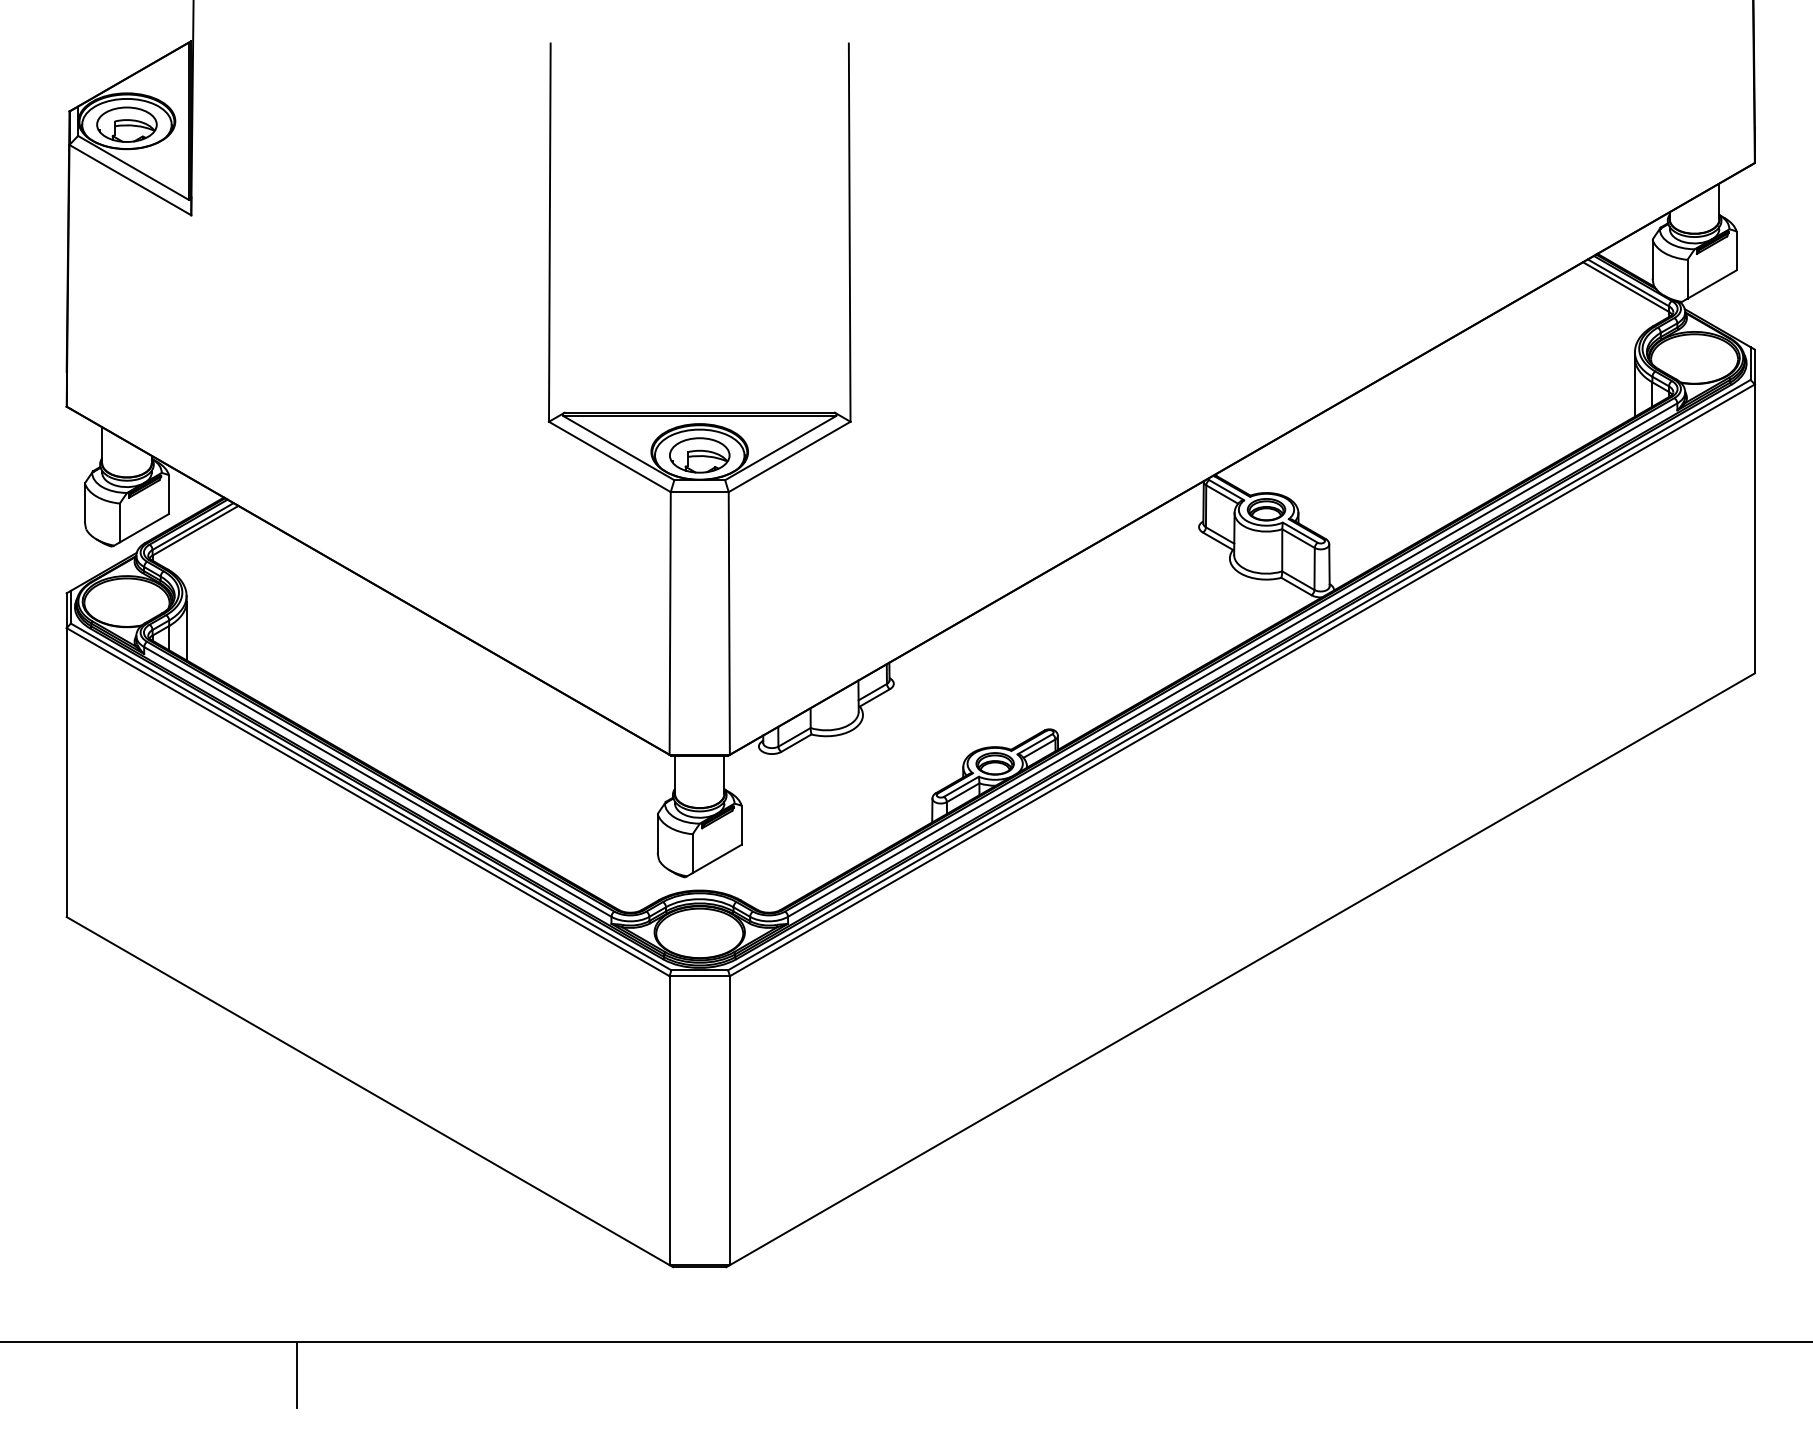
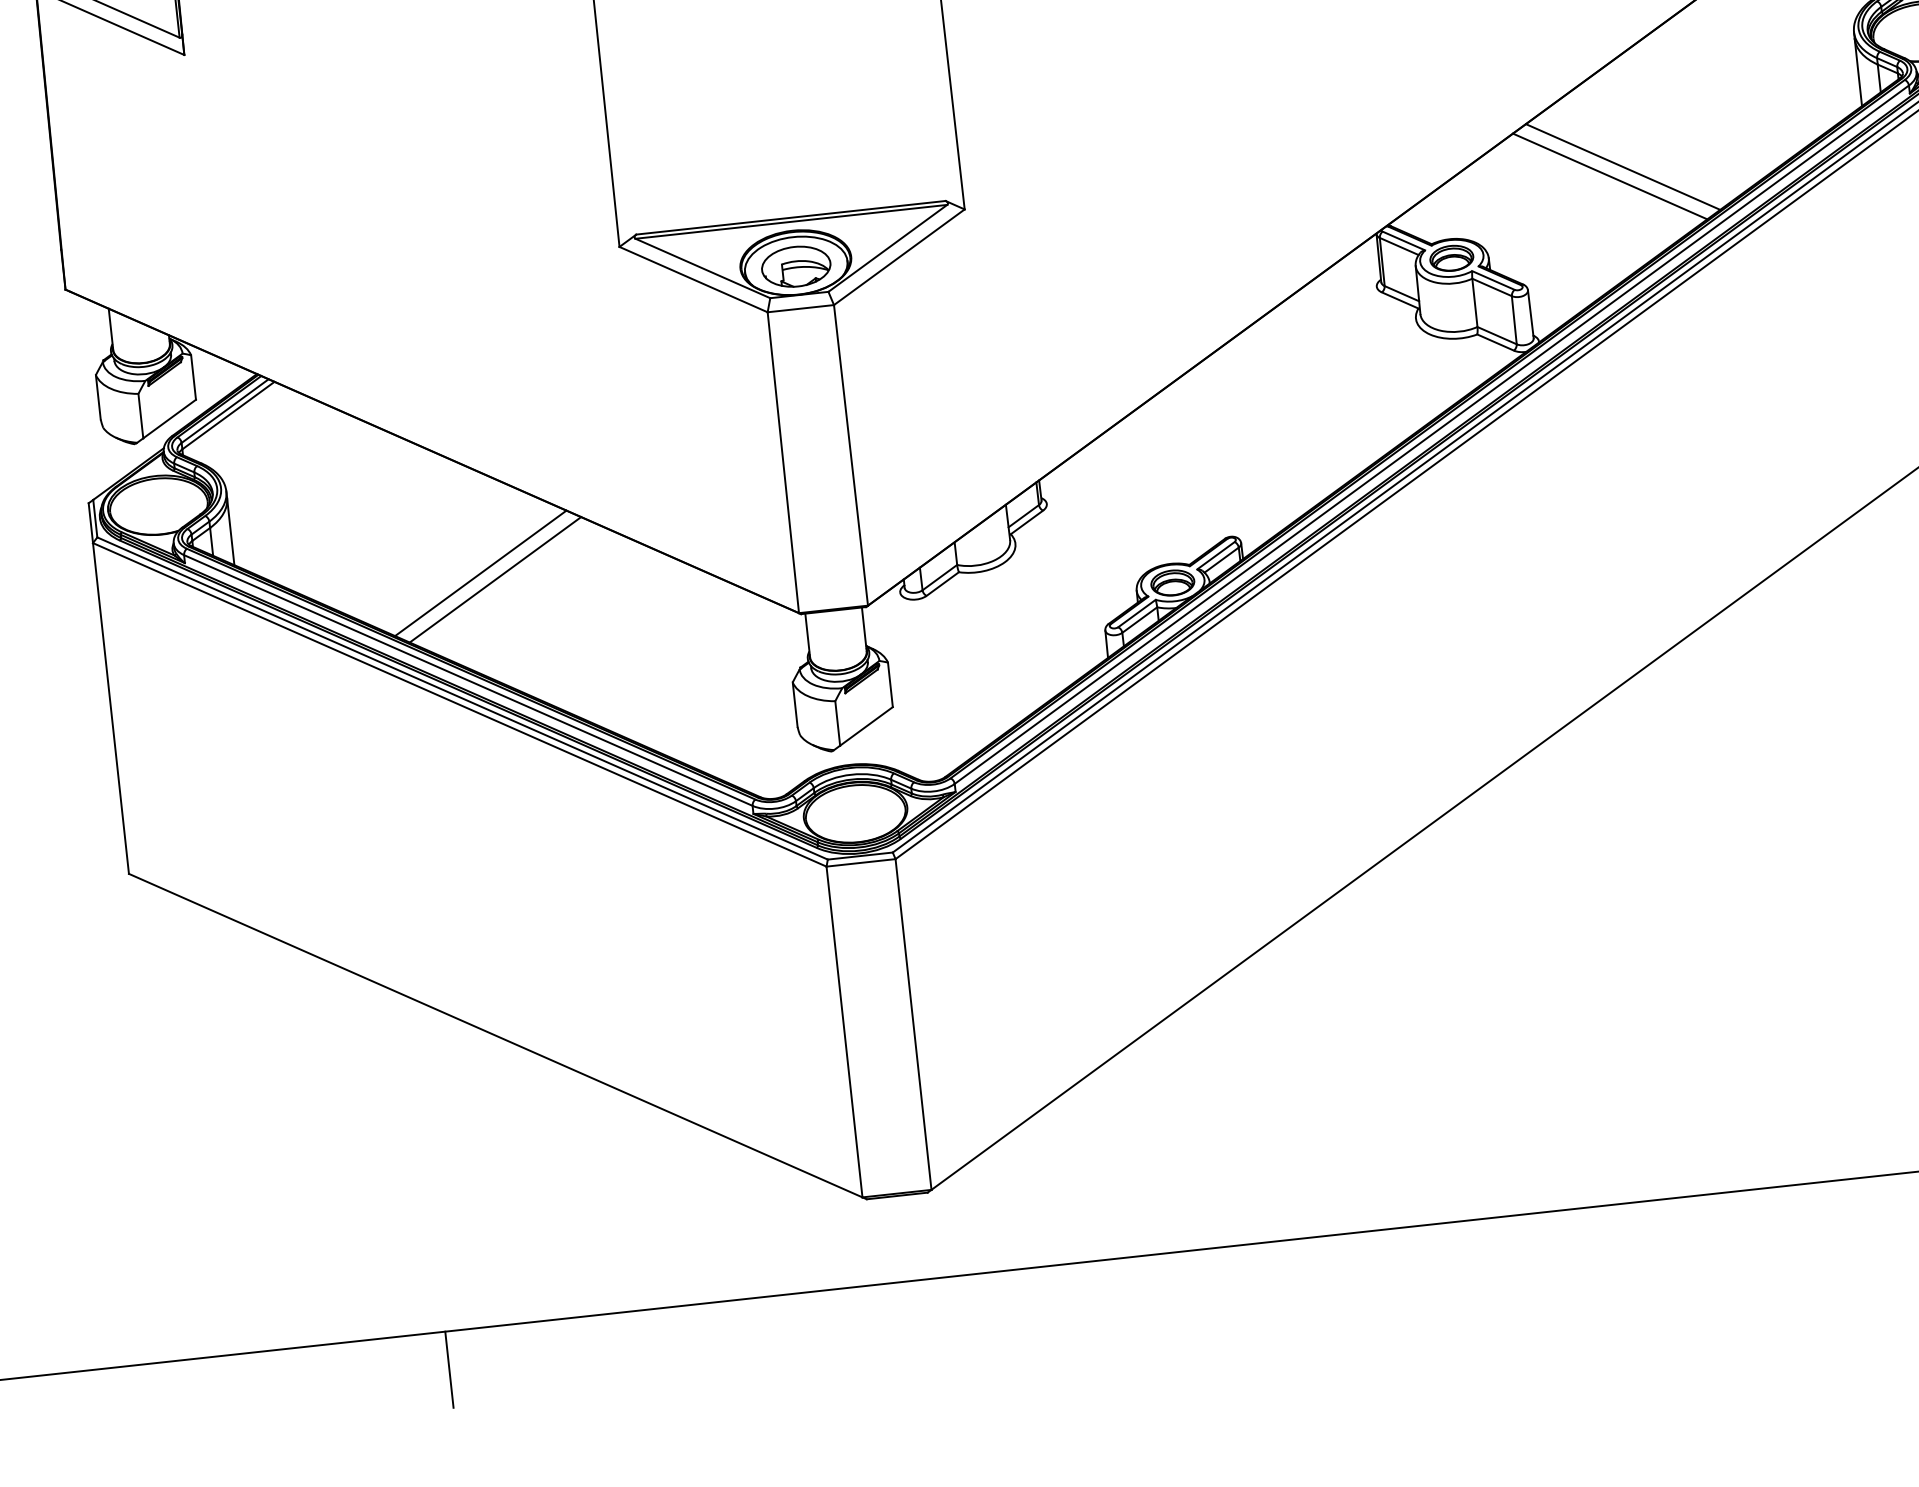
line: (1422, 446) -> (1622, 166), added
line: (1410, 453) -> (1609, 176), added
line: (398, 690) -> (480, 573), added
line: (410, 697) -> (495, 579), added

